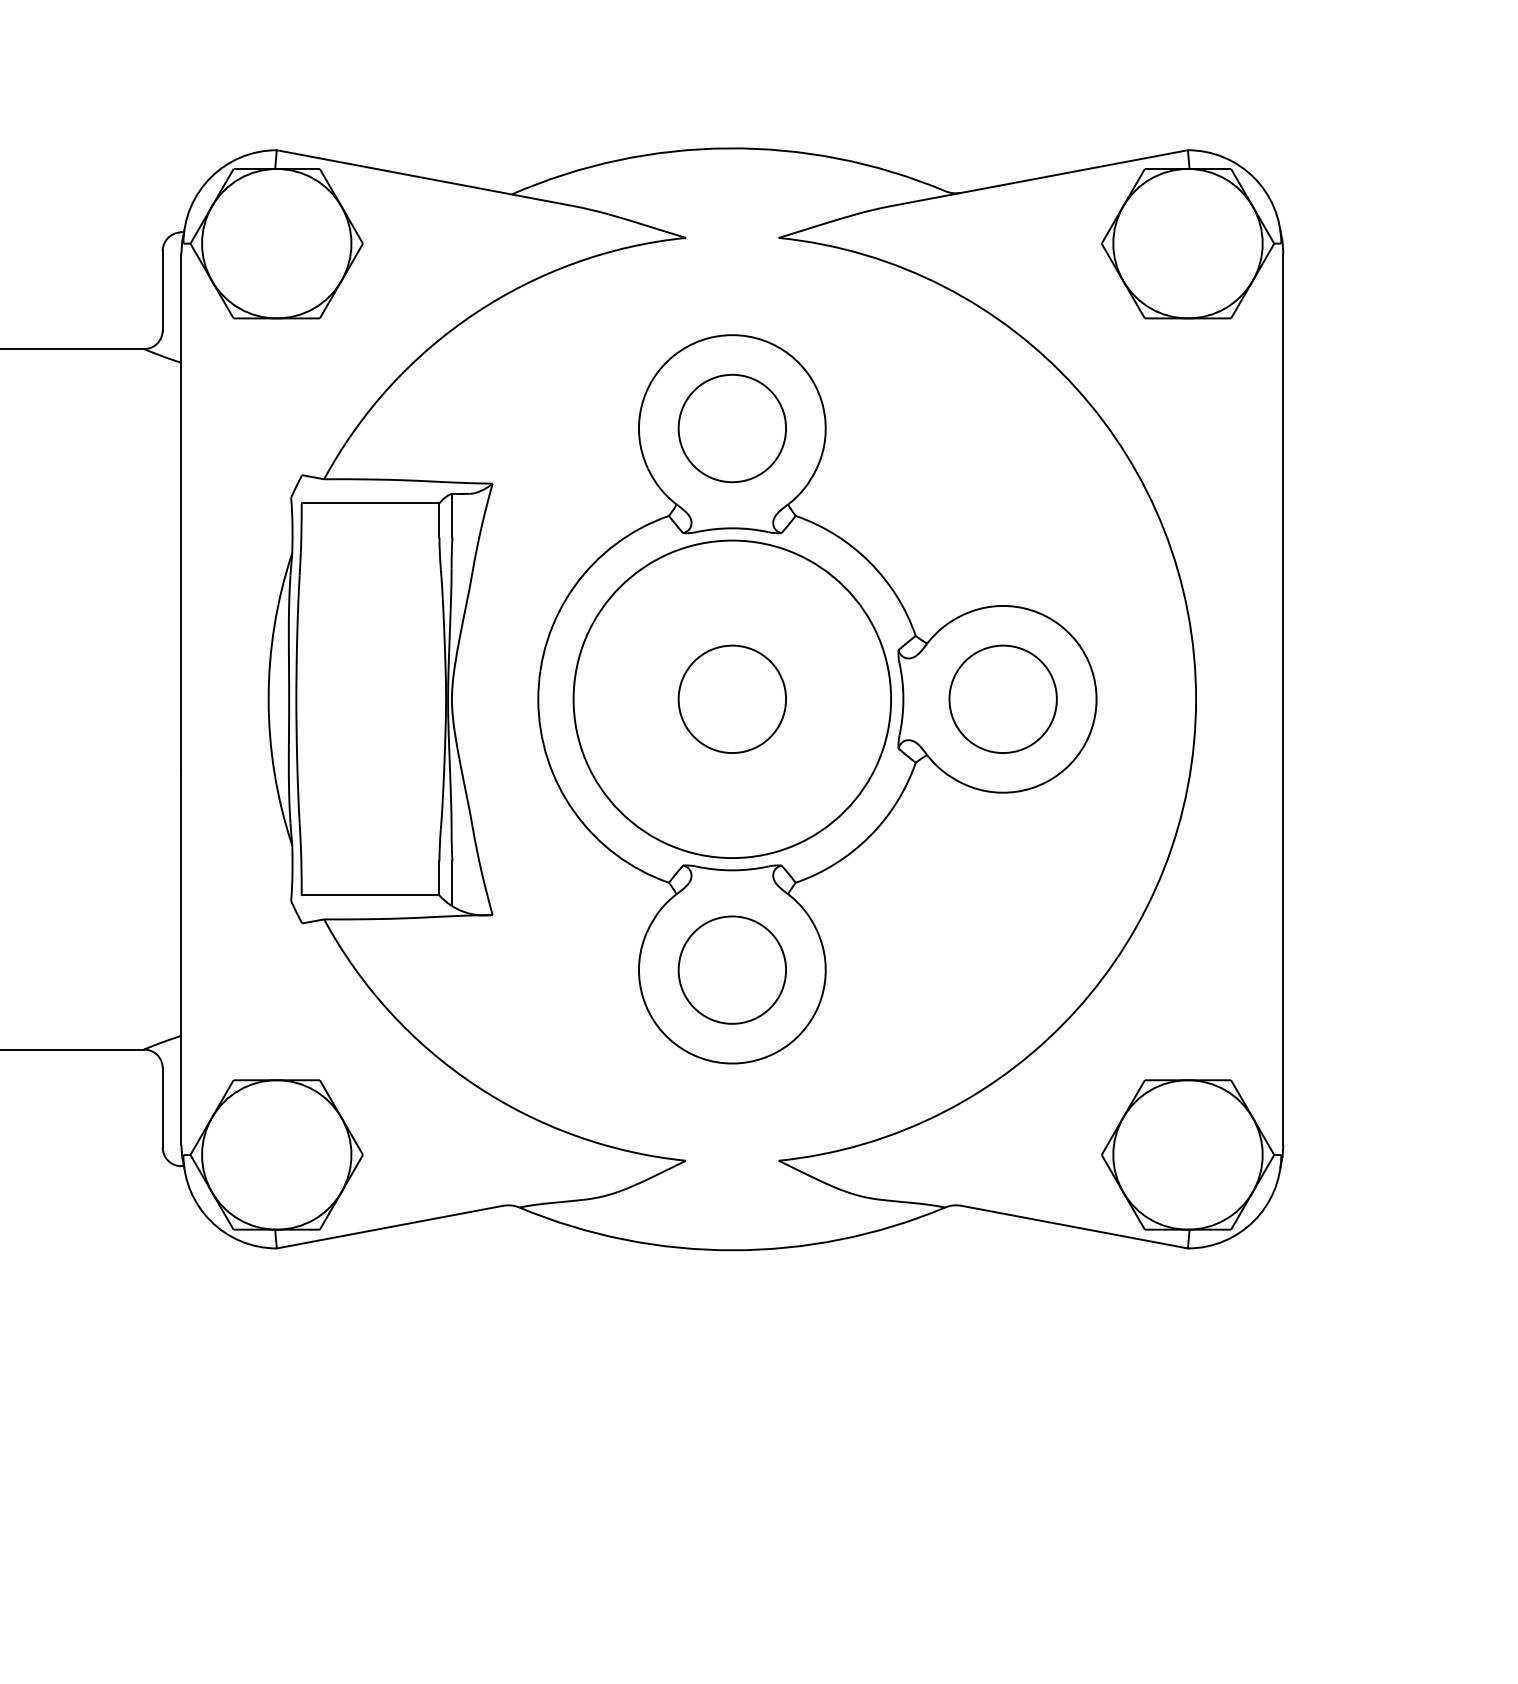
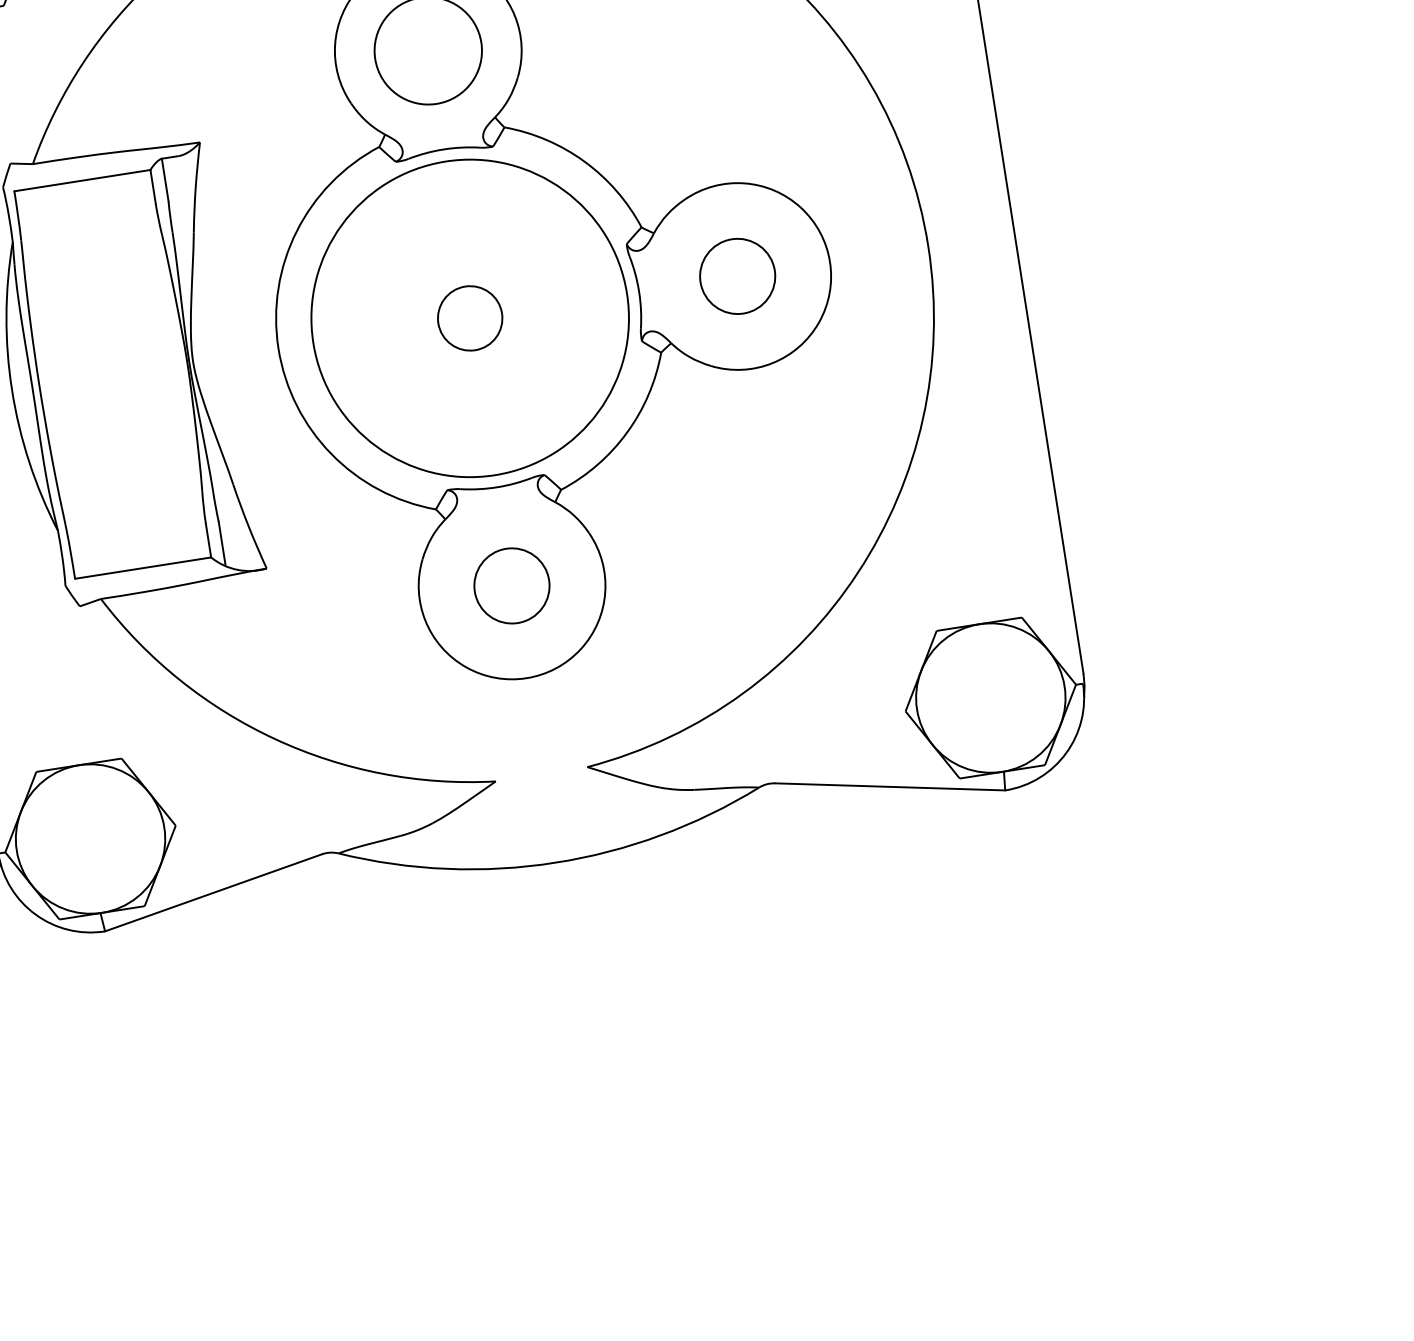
circle: (1002, 698) -> (736, 275), size x0.7
circle: (732, 699) -> (470, 318), size x0.6
circle: (731, 969) -> (511, 585), size x0.7

